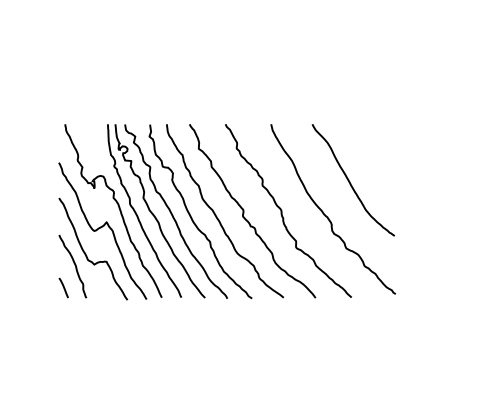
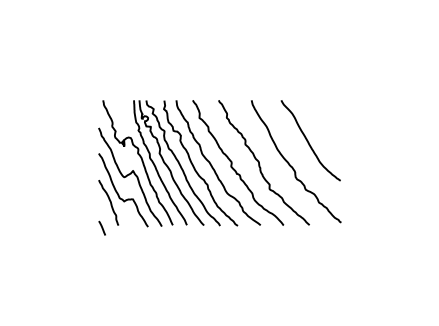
line: (62, 286) -> (101, 227), moved

